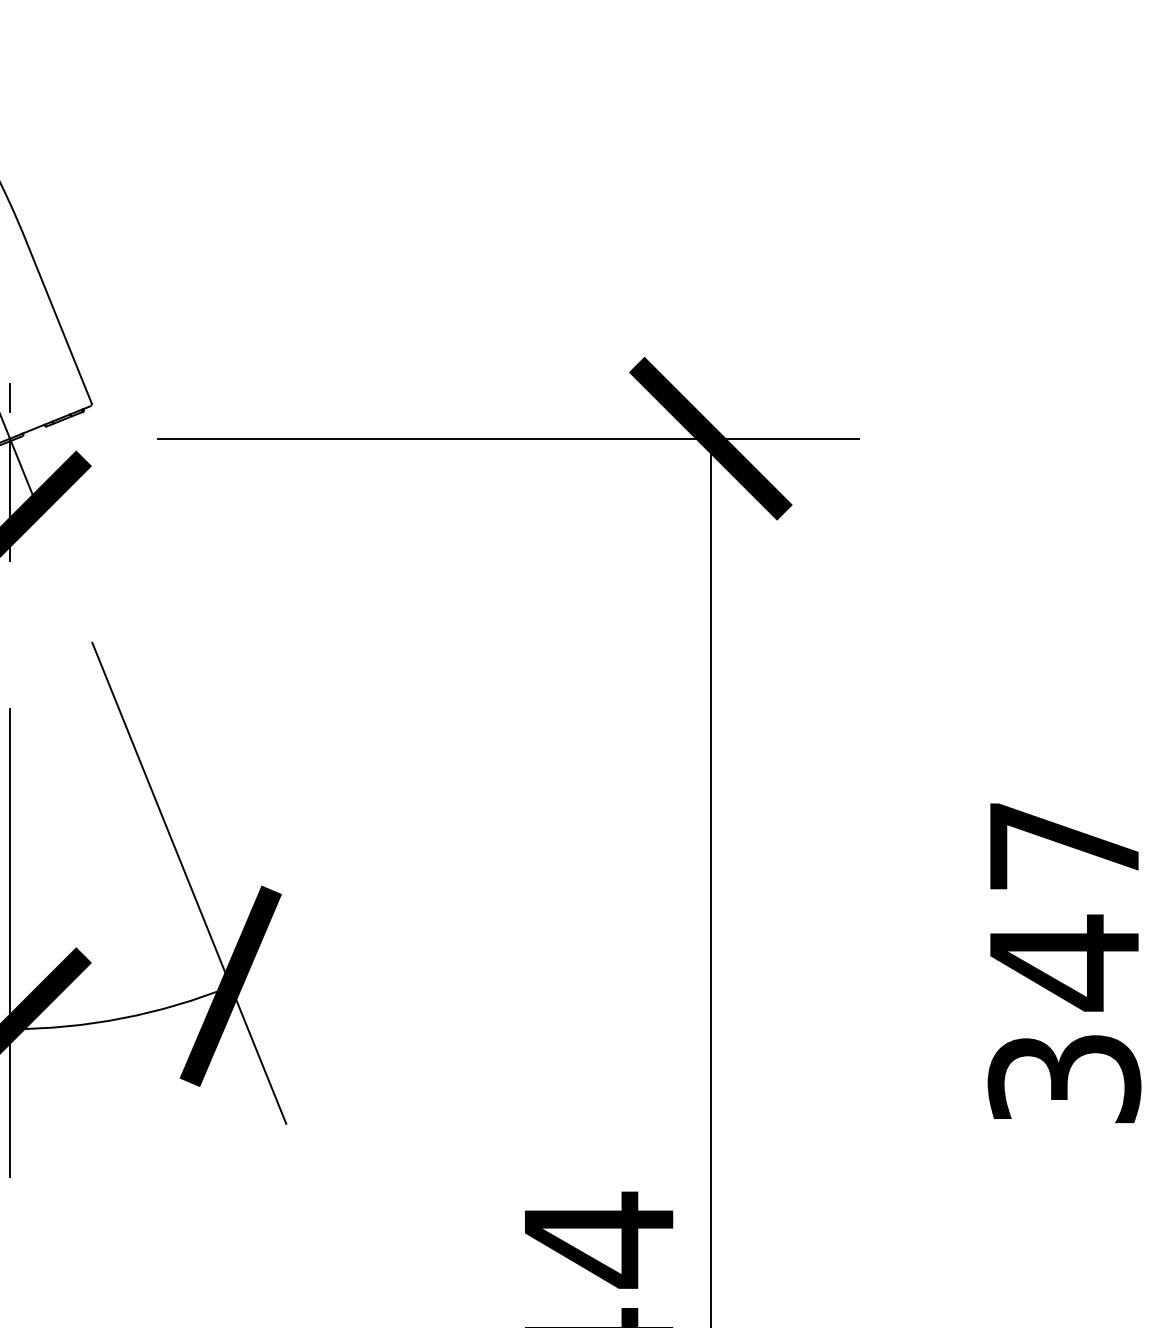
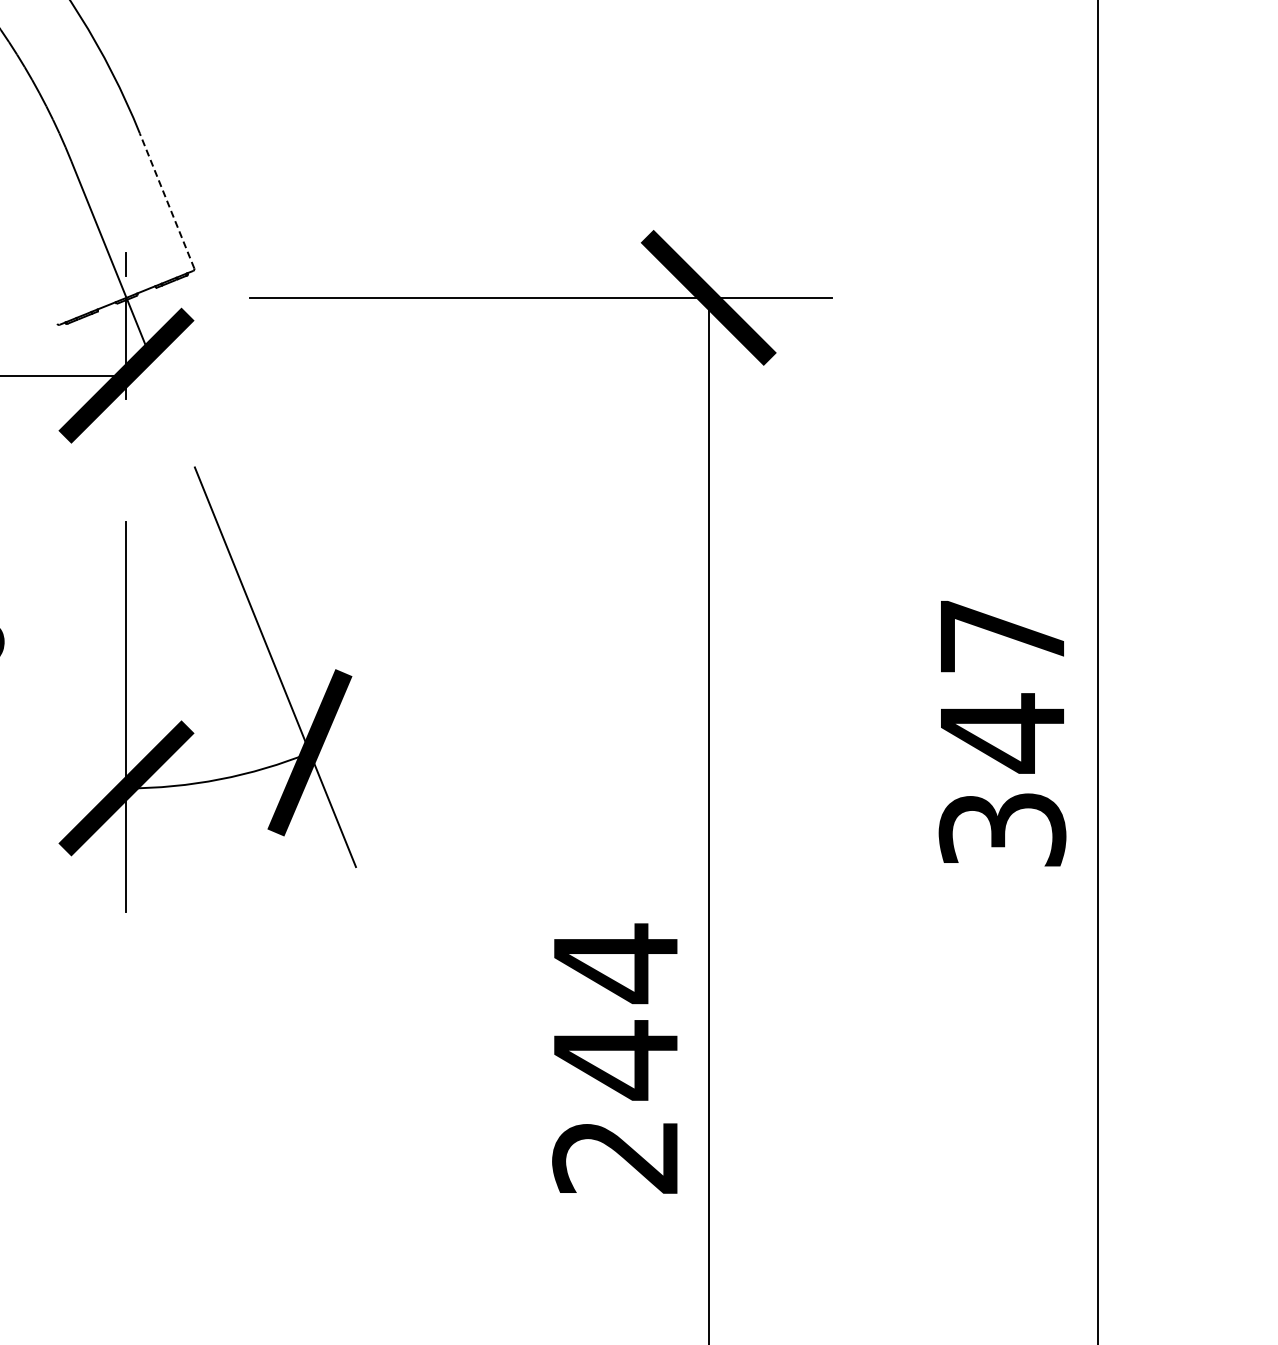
line: (59, 322) -> (167, 201), solid -> dashed

